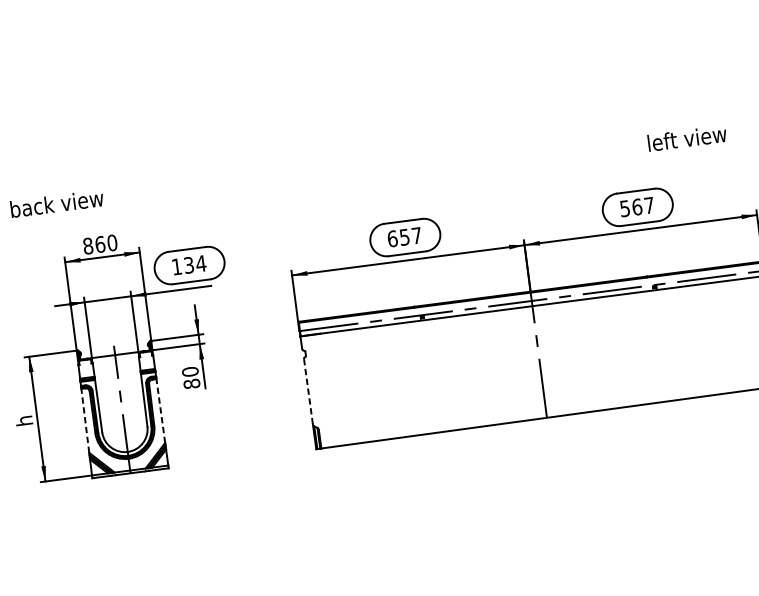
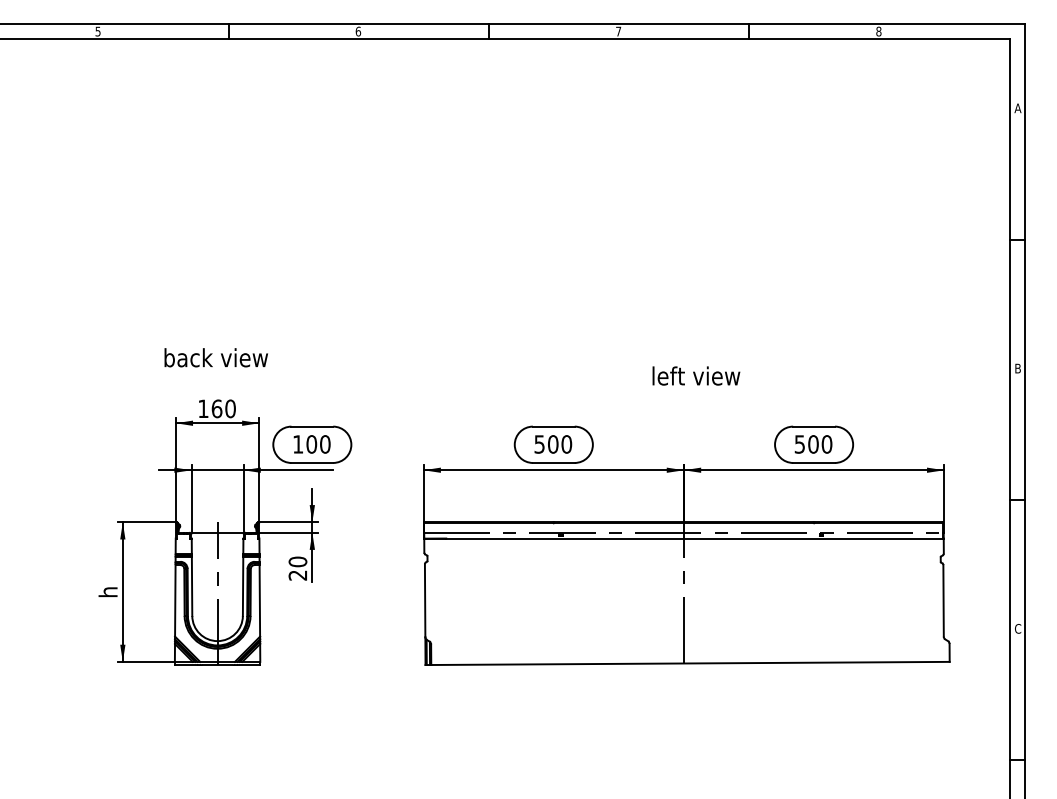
text: (687, 137) -> (696, 375), moved
text: (56, 203) -> (215, 357), moved
text: (643, 206) -> (820, 444), 567 -> 500
text: (405, 237) -> (553, 444), 657 -> 500
text: (88, 245) -> (203, 408), 860 -> 160
text: (195, 264) -> (318, 444), 134 -> 100
text: (191, 384) -> (297, 575), 80 -> 20
line: (308, 391) -> (425, 600), dashed -> solid
line: (160, 410) -> (259, 600), dashed -> solid
line: (85, 420) -> (175, 600), dashed -> solid

